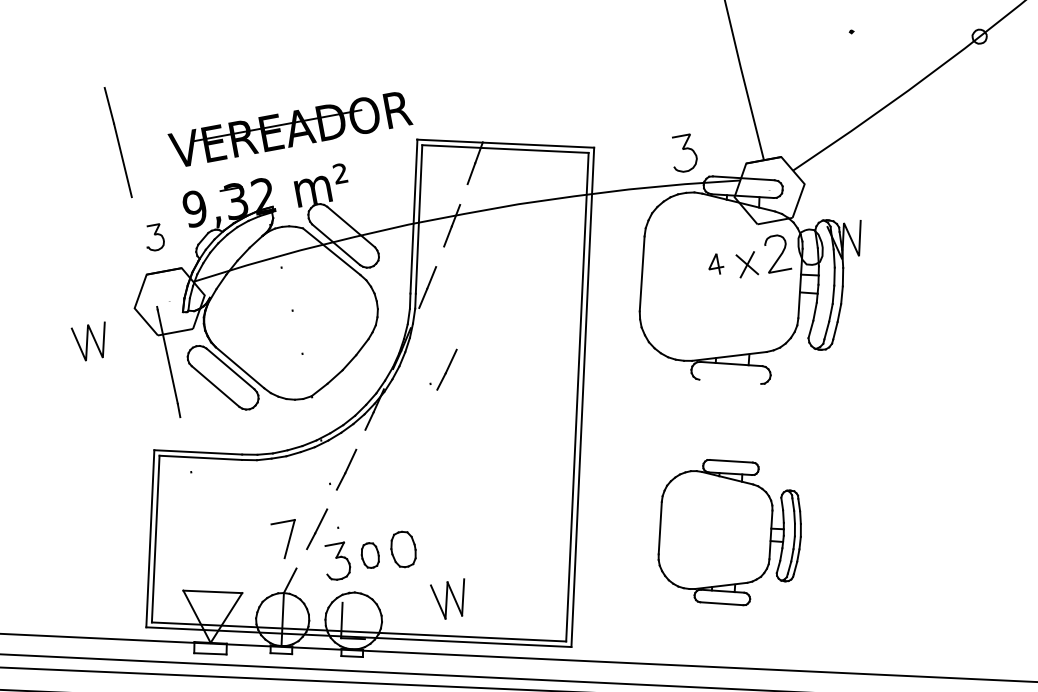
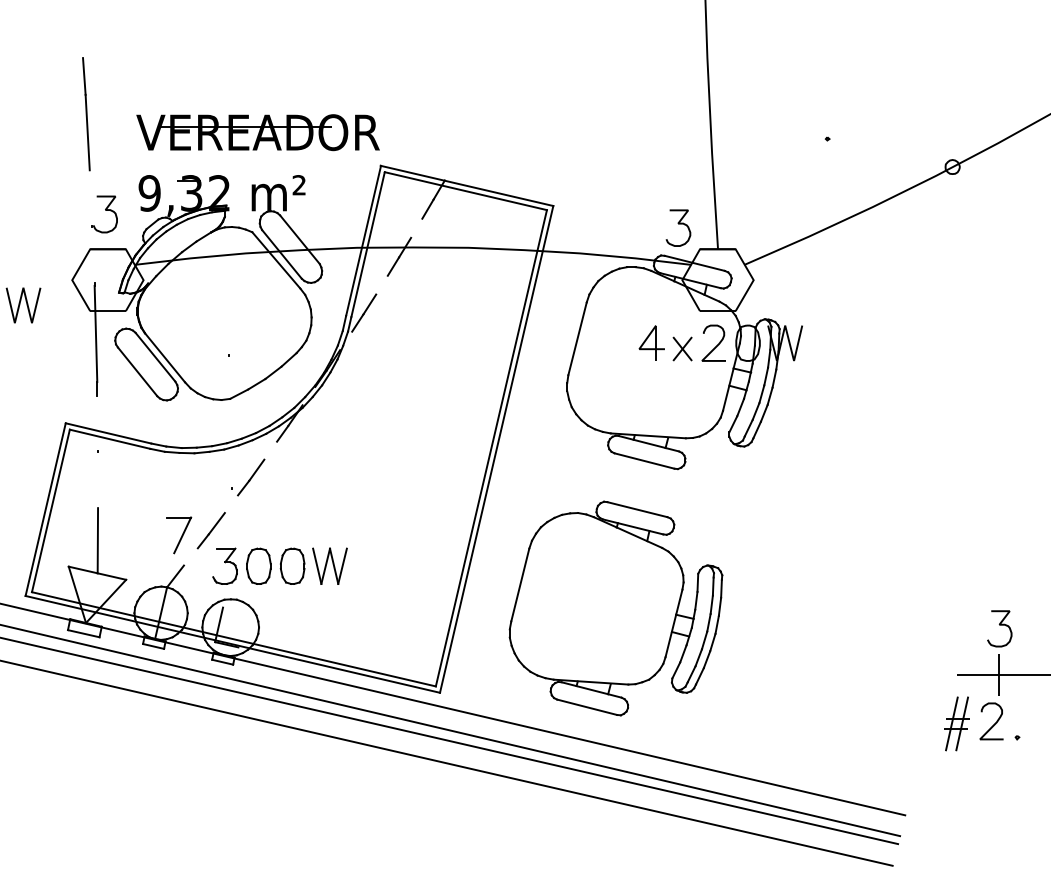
curve: (683, 150) -> (678, 224), moved
part: (154, 237) -> (104, 214), size x1.43
part: (715, 264) -> (651, 342), size x1.67
part: (444, 370) -> (365, 397), removed
line: (730, 381) -> (644, 460), added
part: (728, 532) -> (615, 608), size x1.43
part: (369, 554) -> (258, 565), size x1.43
line: (206, 559) -> (97, 540), added
part: (450, 599) -> (329, 565), moved

